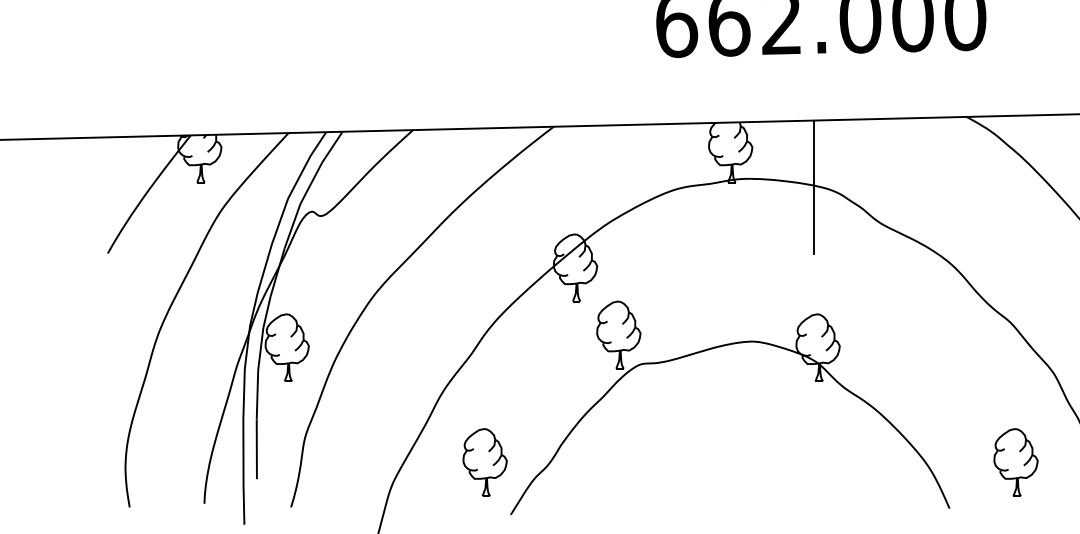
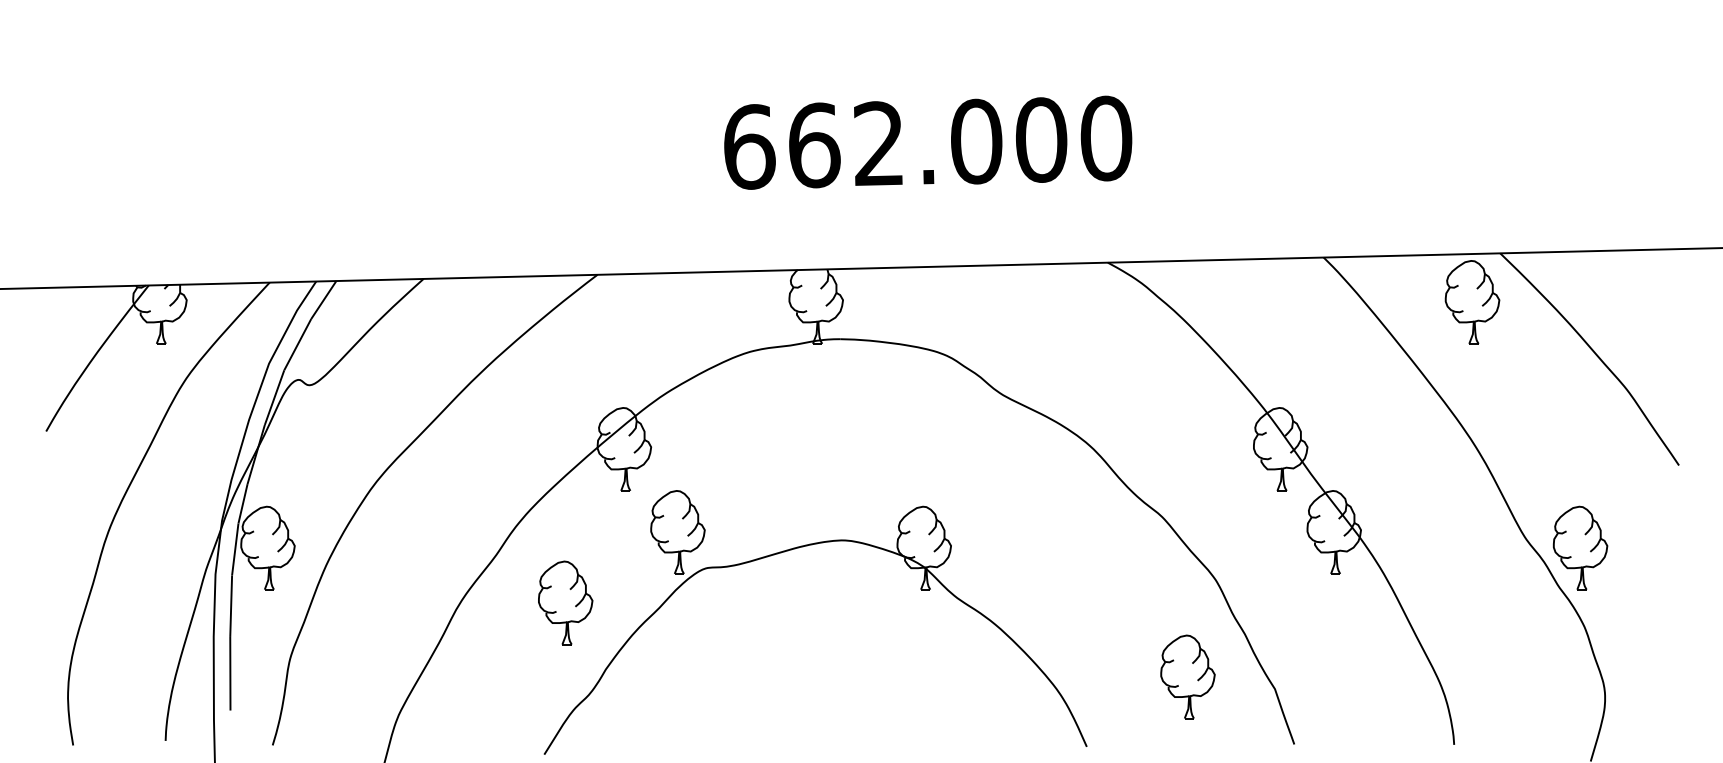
line: (814, 187) -> (919, 349), removed
part: (485, 462) -> (565, 602), moved
part: (1015, 462) -> (1187, 676), moved

